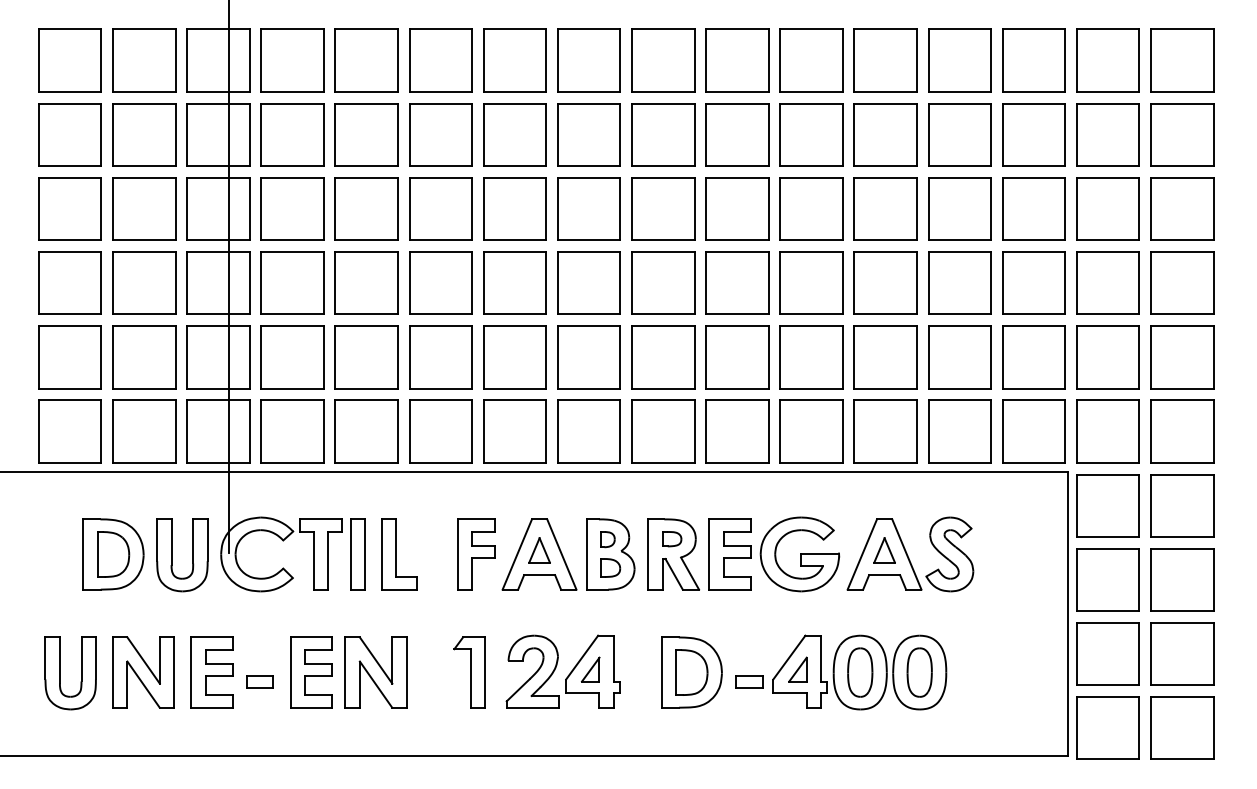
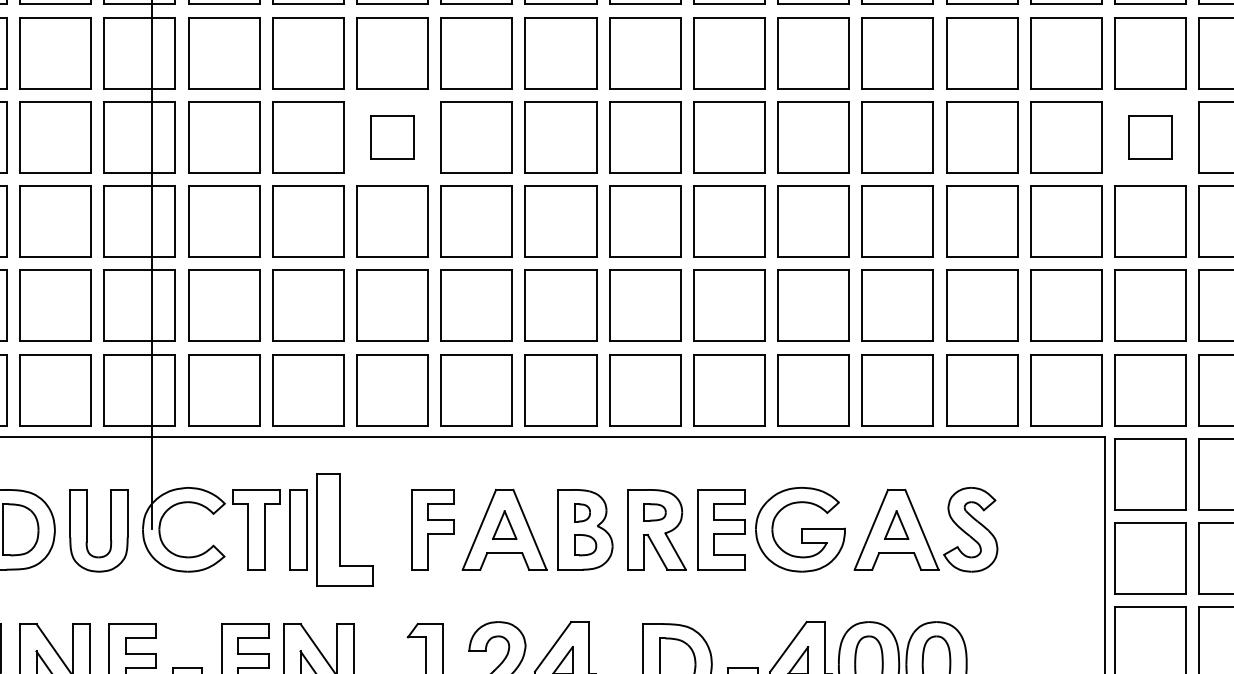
part: (440, 208) -> (392, 136), size x0.6
part: (1107, 208) -> (1149, 136), size x0.6
part: (399, 554) -> (345, 529), size x1.4

